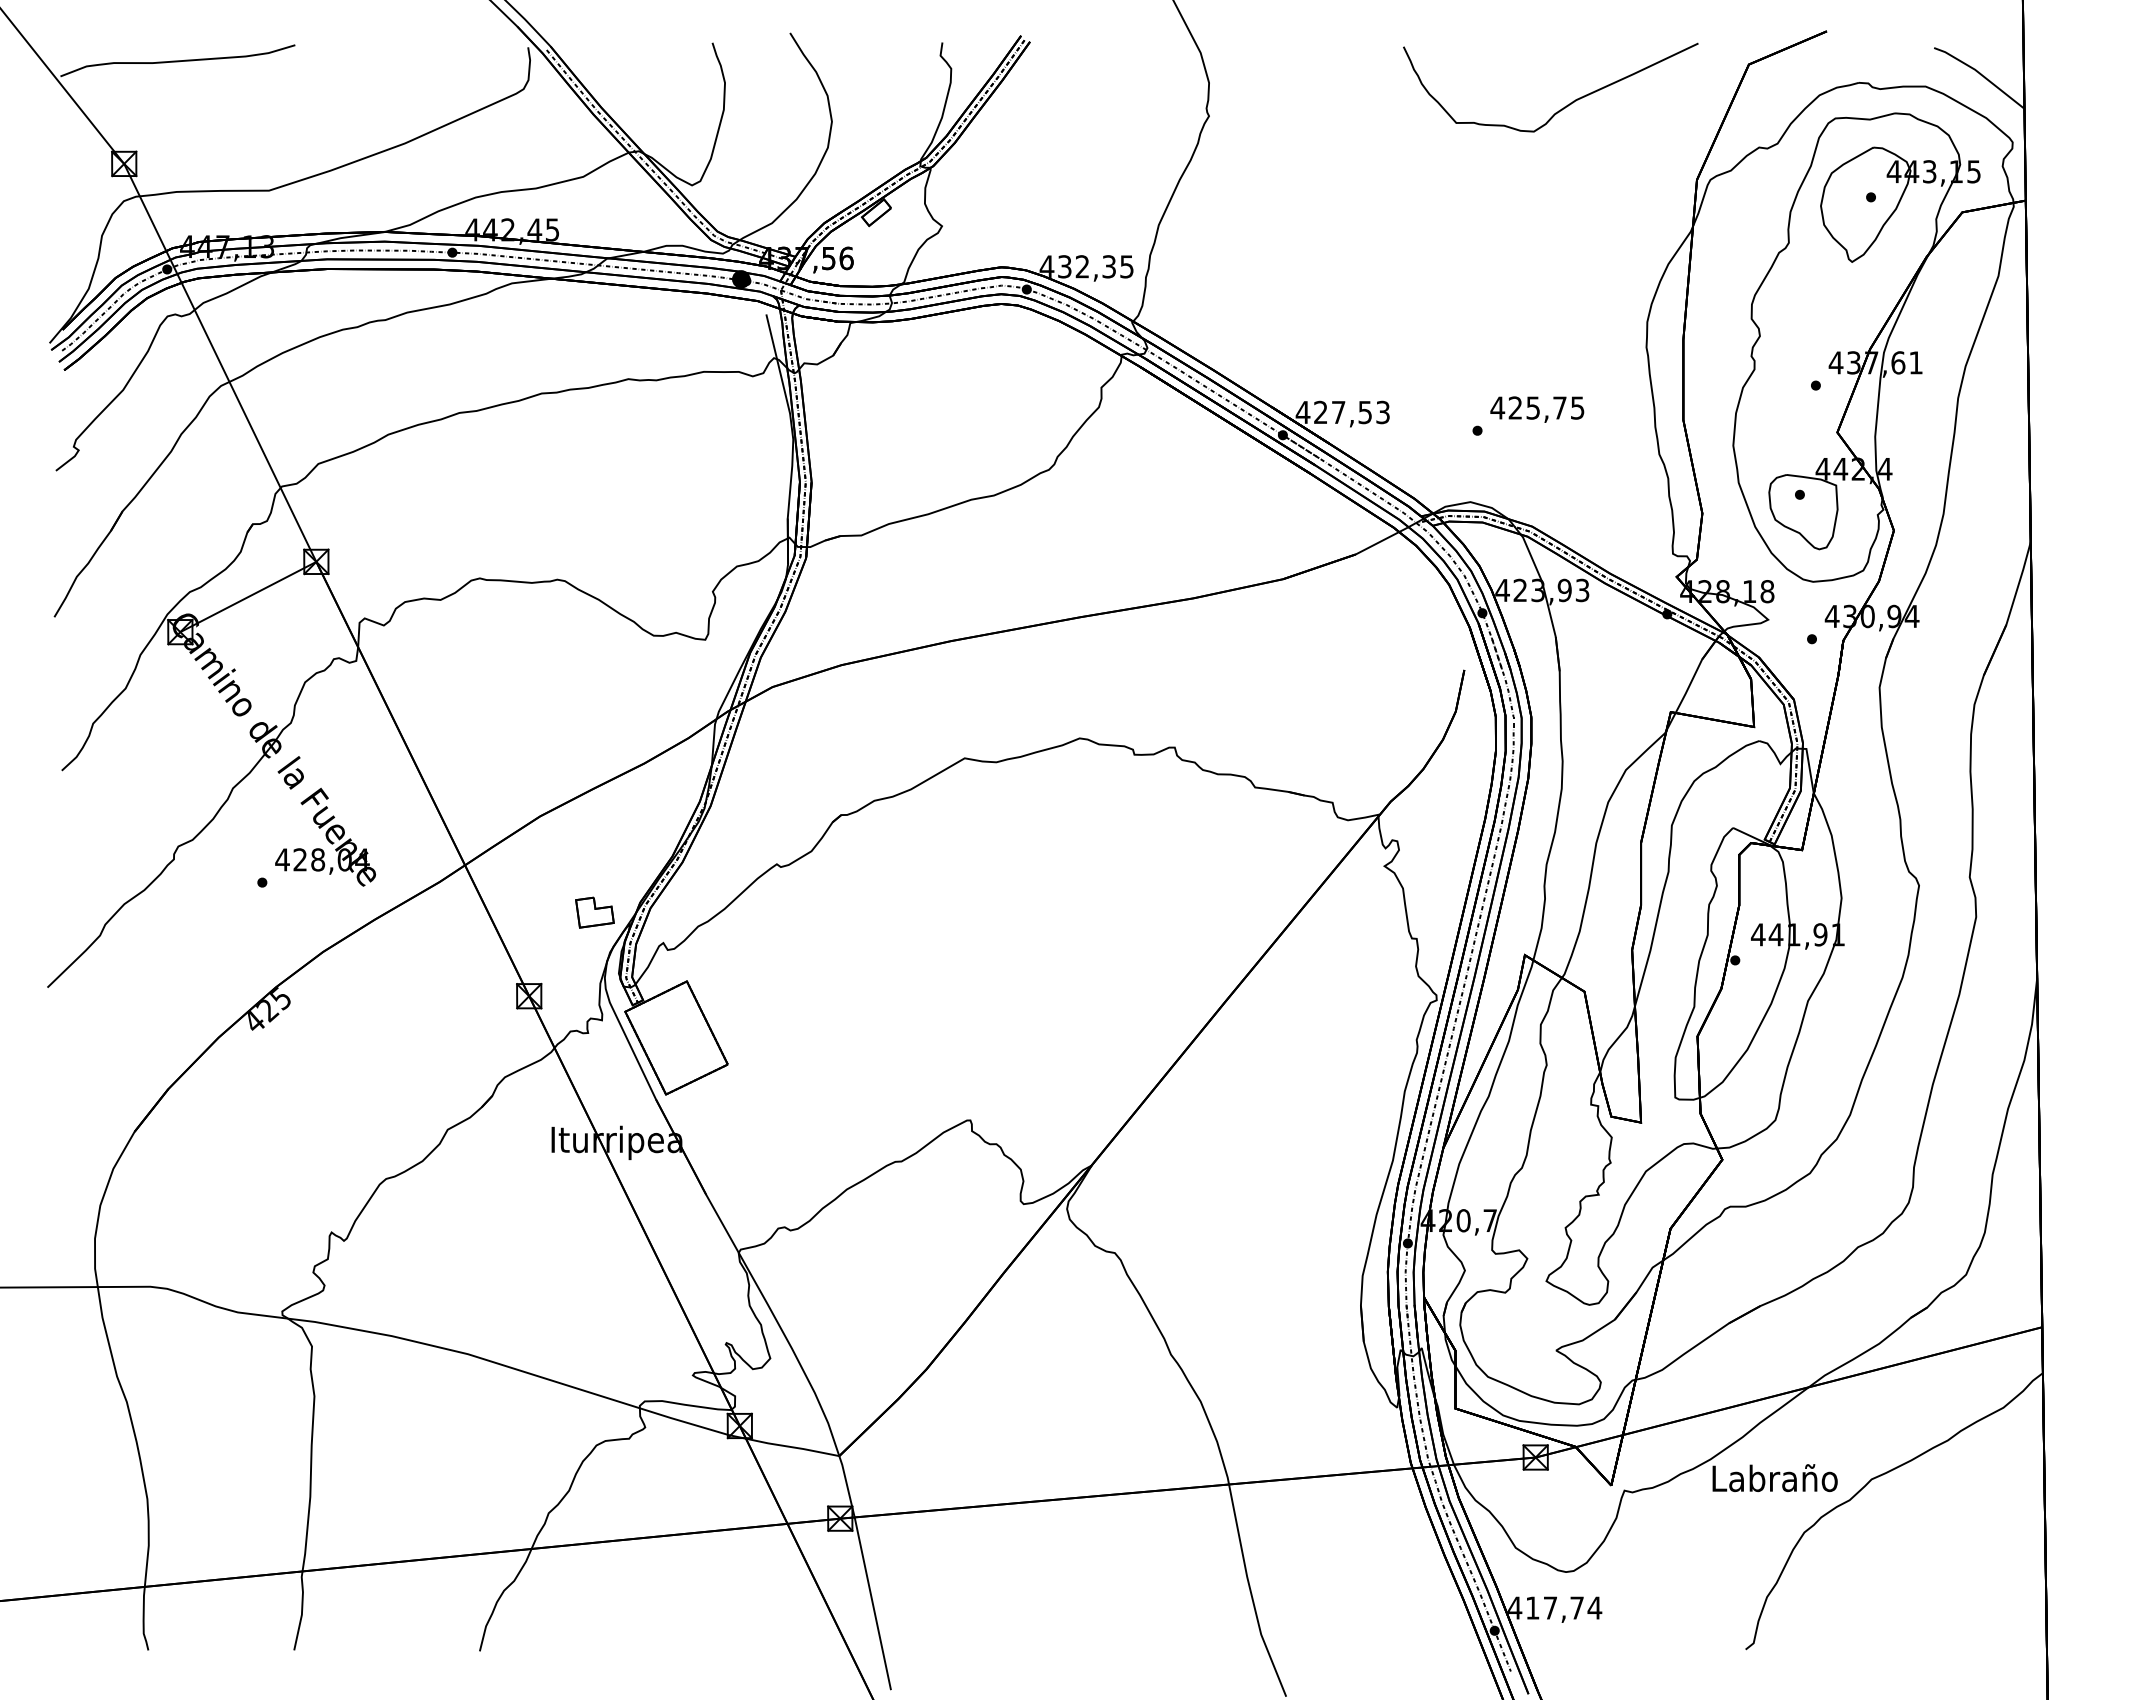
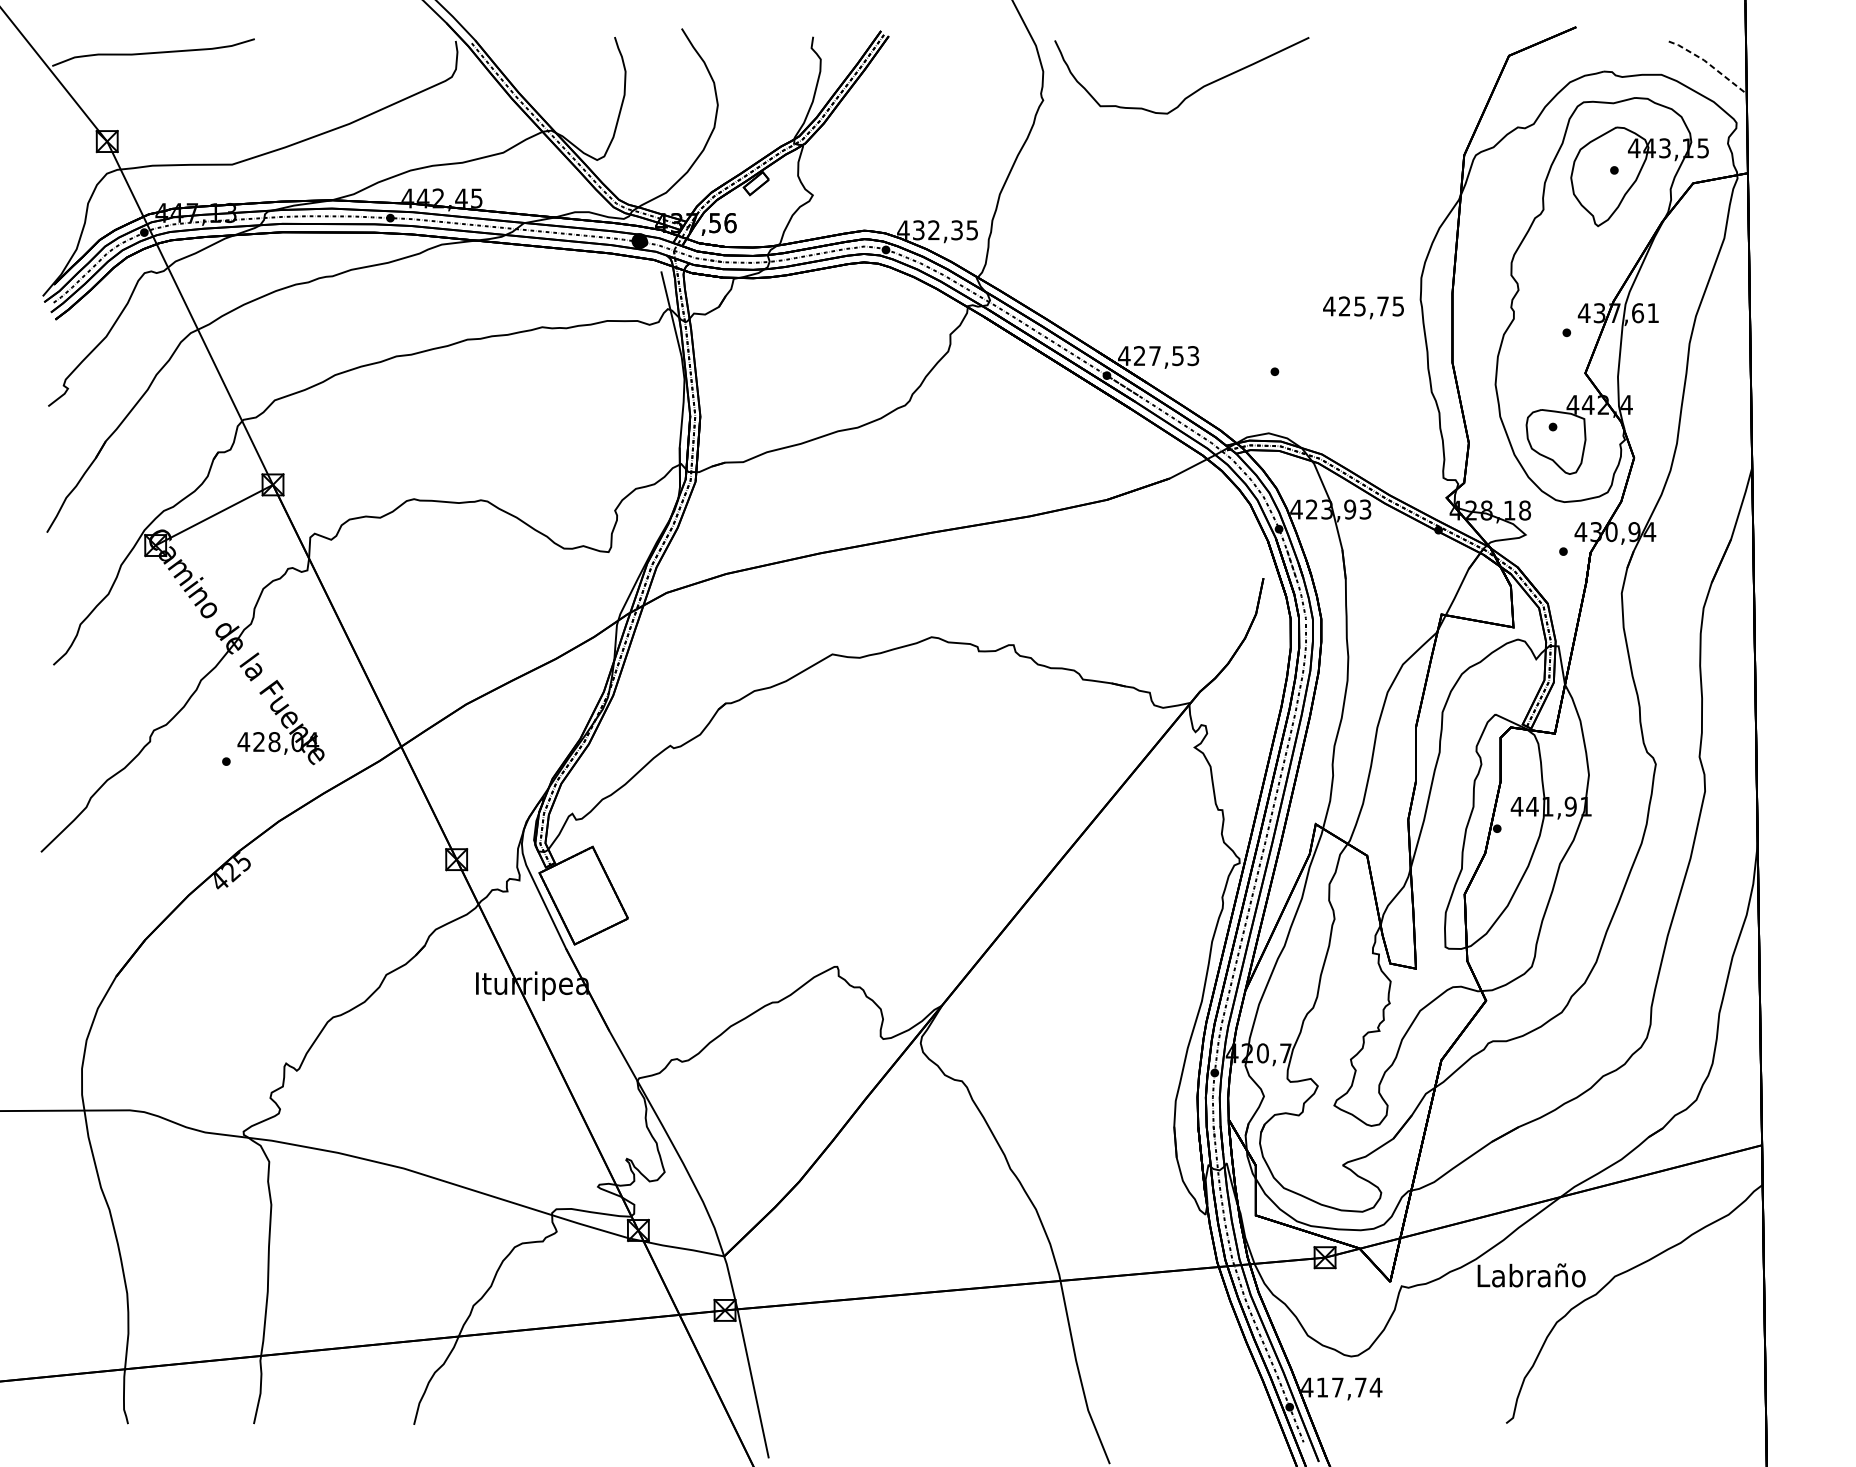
line: (1981, 74) -> (1709, 64), solid -> dashed
curve: (1564, 106) -> (1193, 92), moved
text: (1537, 409) -> (1363, 307), moved
part: (594, 912) -> (512, 787), removed

